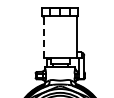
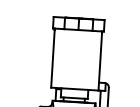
line: (43, 37) -> (52, 58), dashed -> solid

